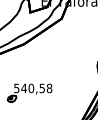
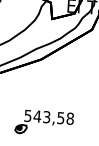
text: (31, 88) -> (46, 117), 540,58 -> 543,58

